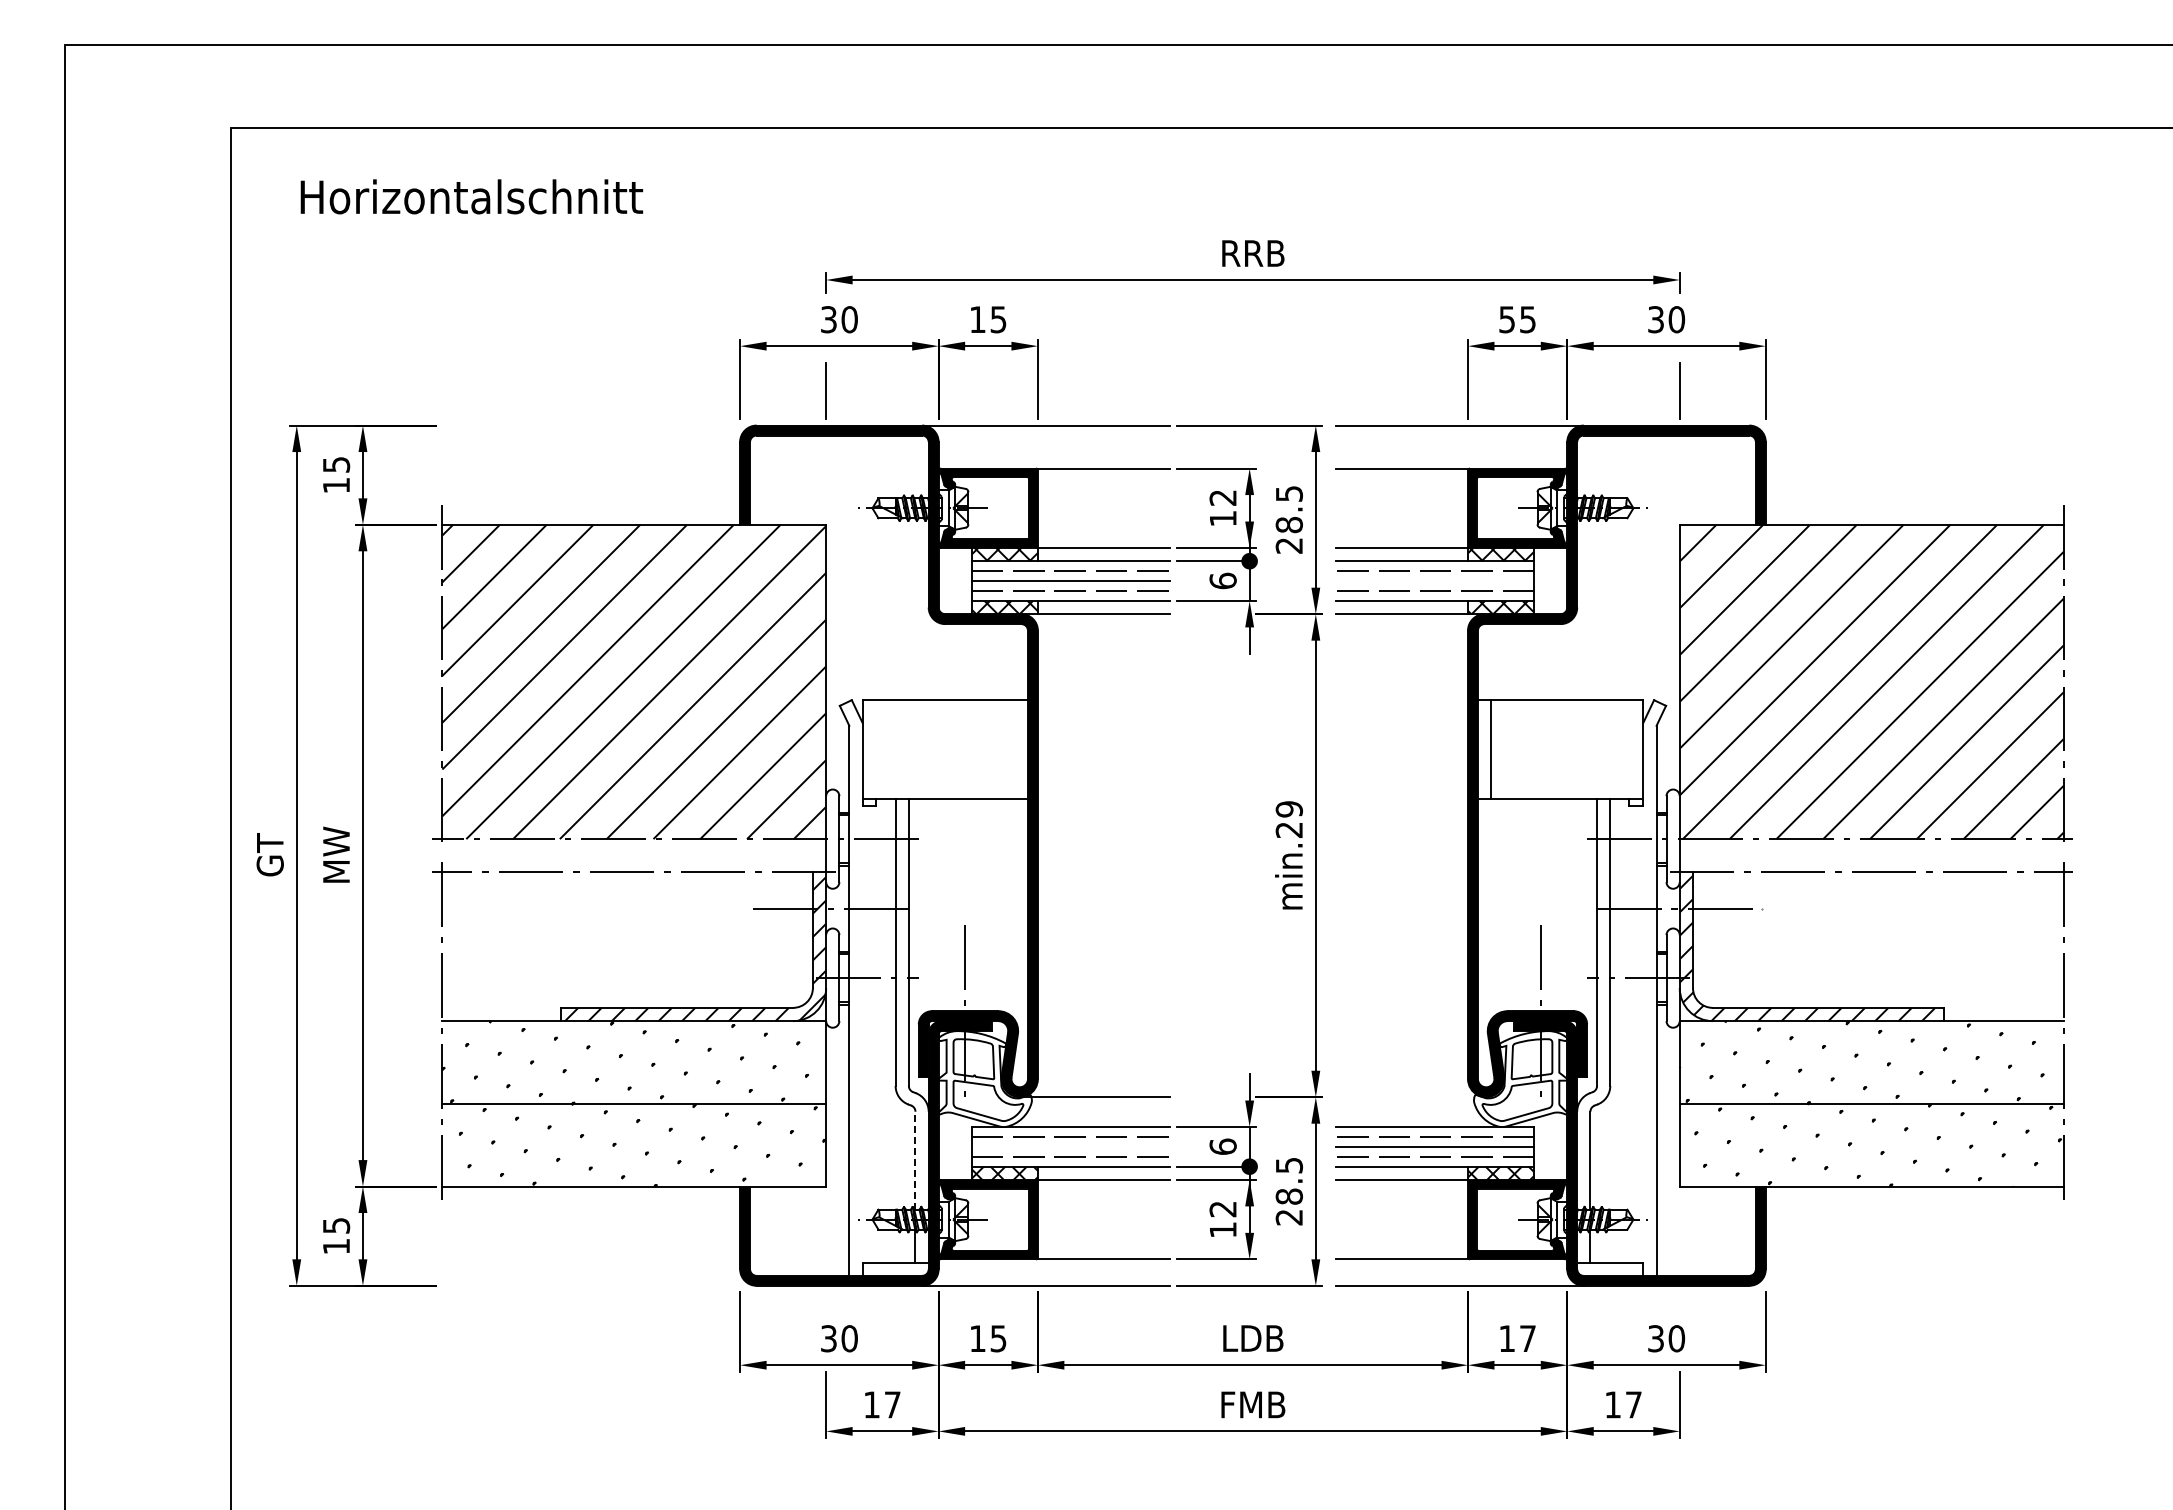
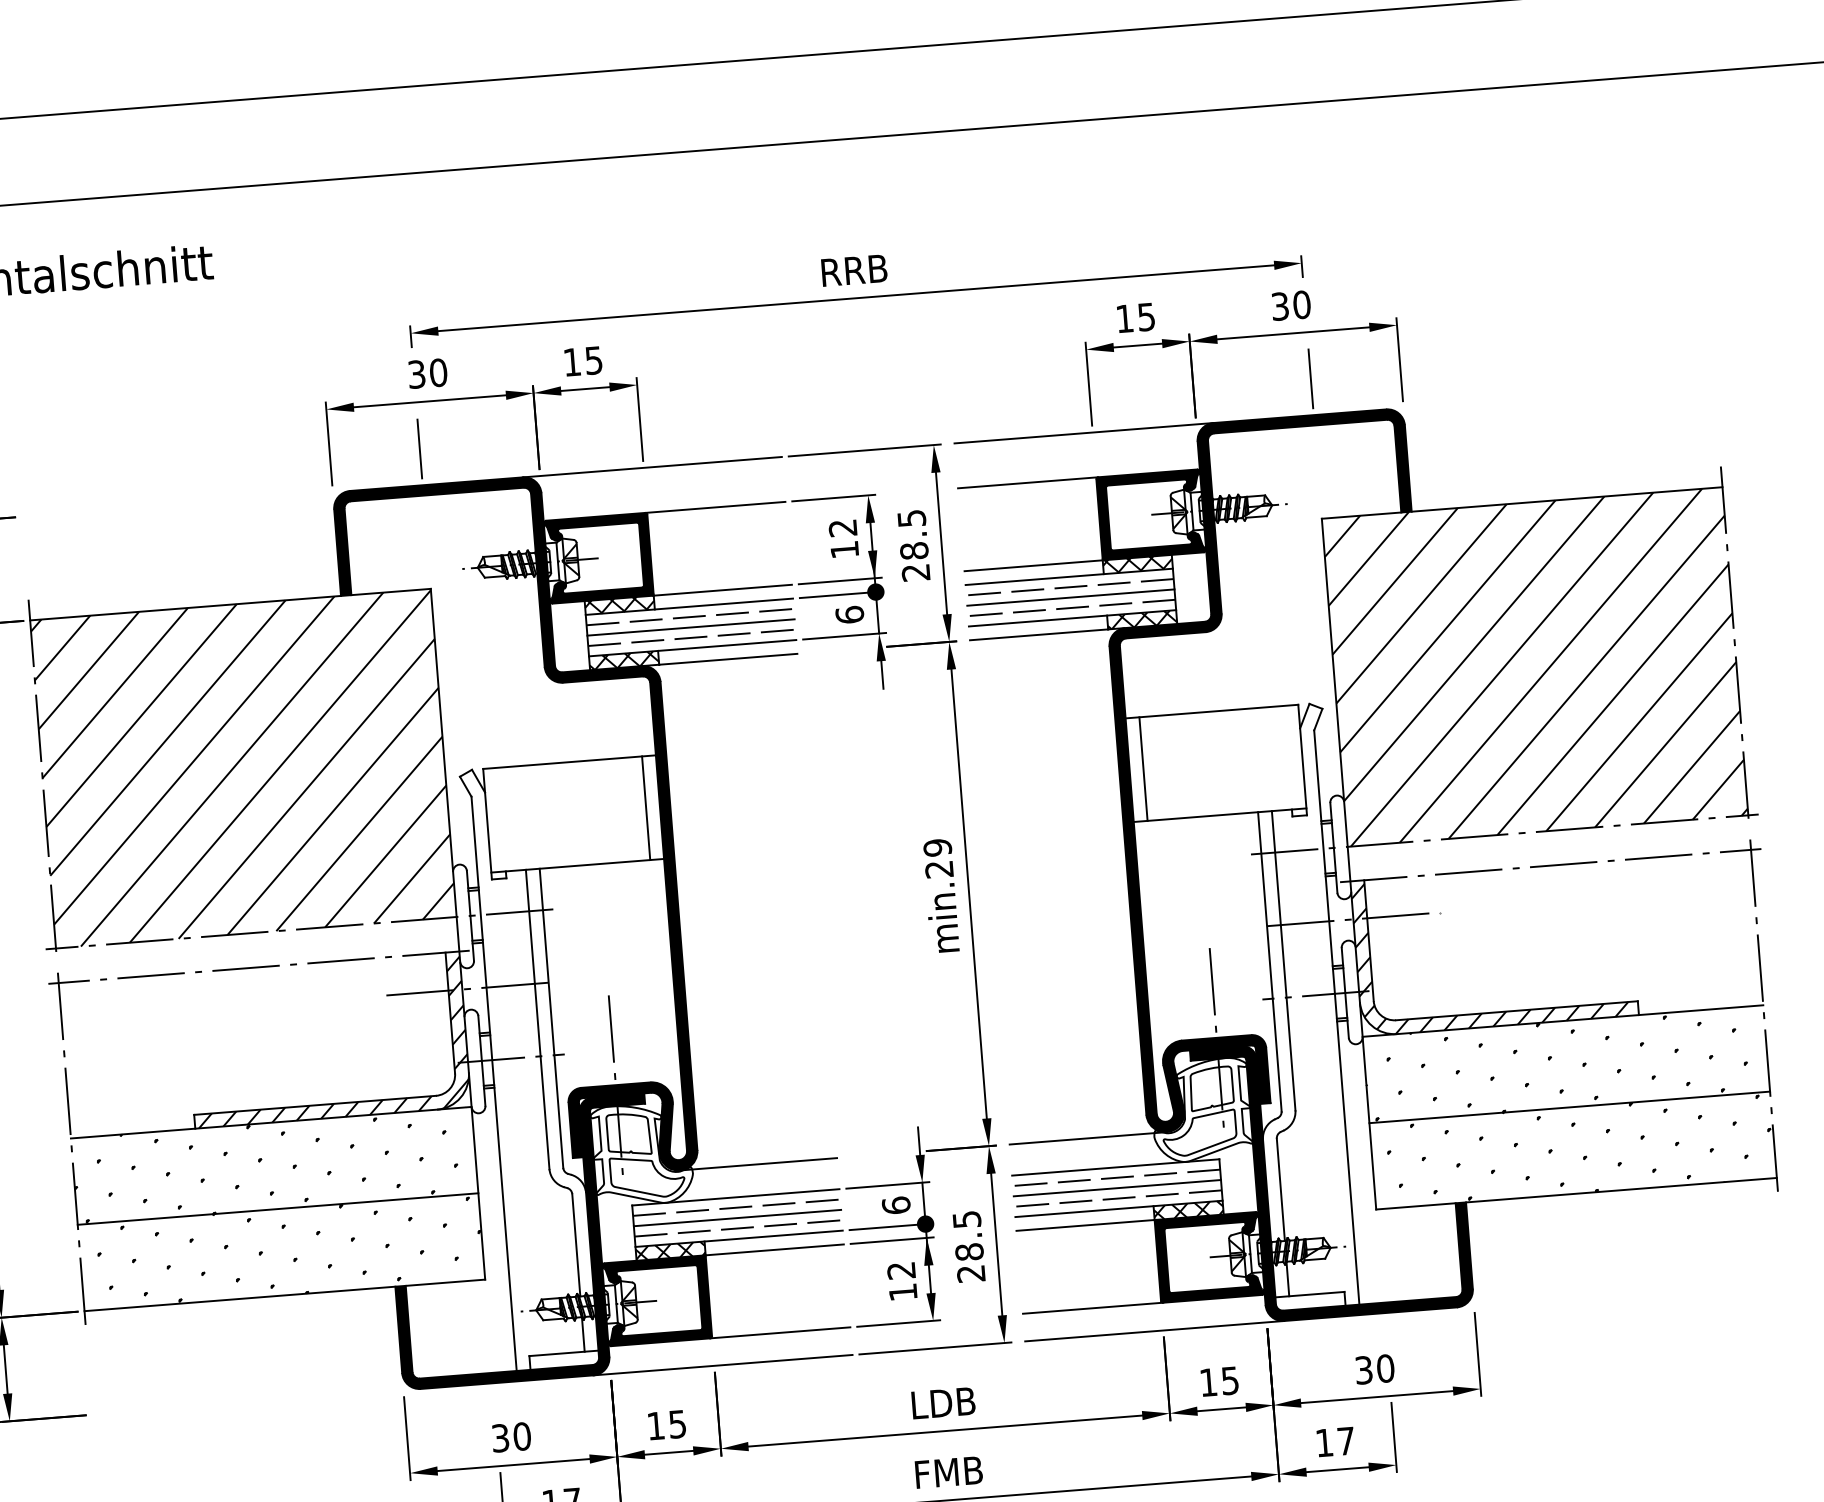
text: (1506, 319) -> (1124, 318), 55 -> 15
line: (1434, 581) -> (1070, 598), added
line: (1014, 749) -> (645, 807), added
line: (1410, 1097) -> (1087, 1138), added
line: (1070, 1146) -> (736, 1217), added
line: (915, 1160) -> (576, 1245), dashed -> solid
text: (1527, 1338) -> (1229, 1380), 17 -> 15

